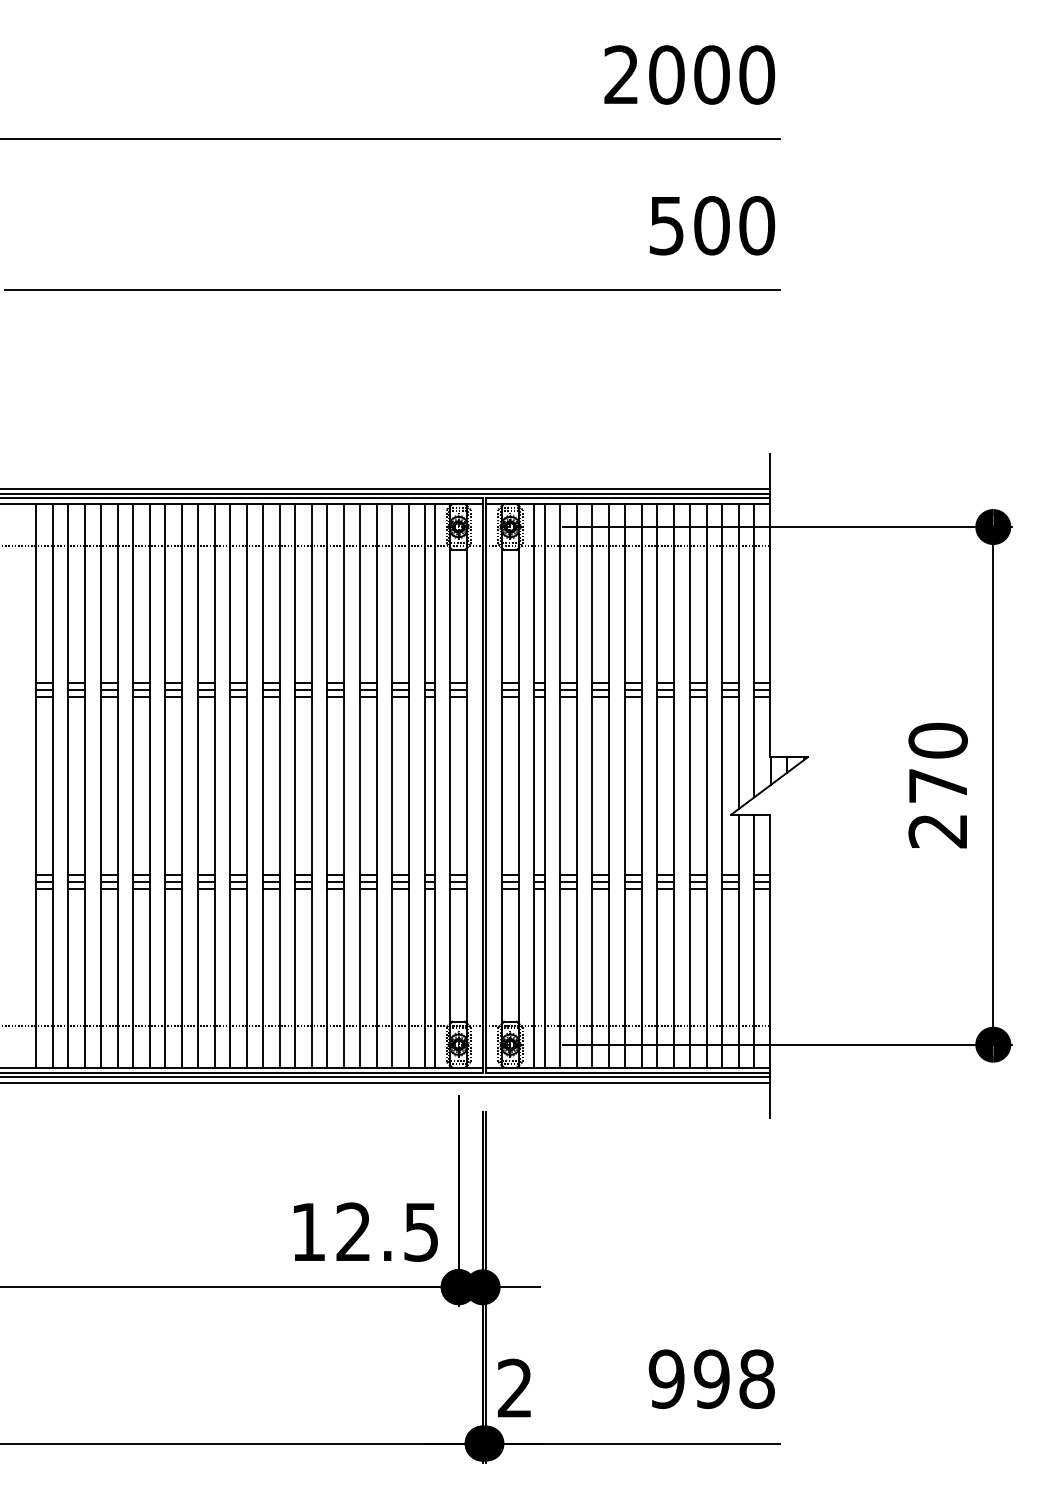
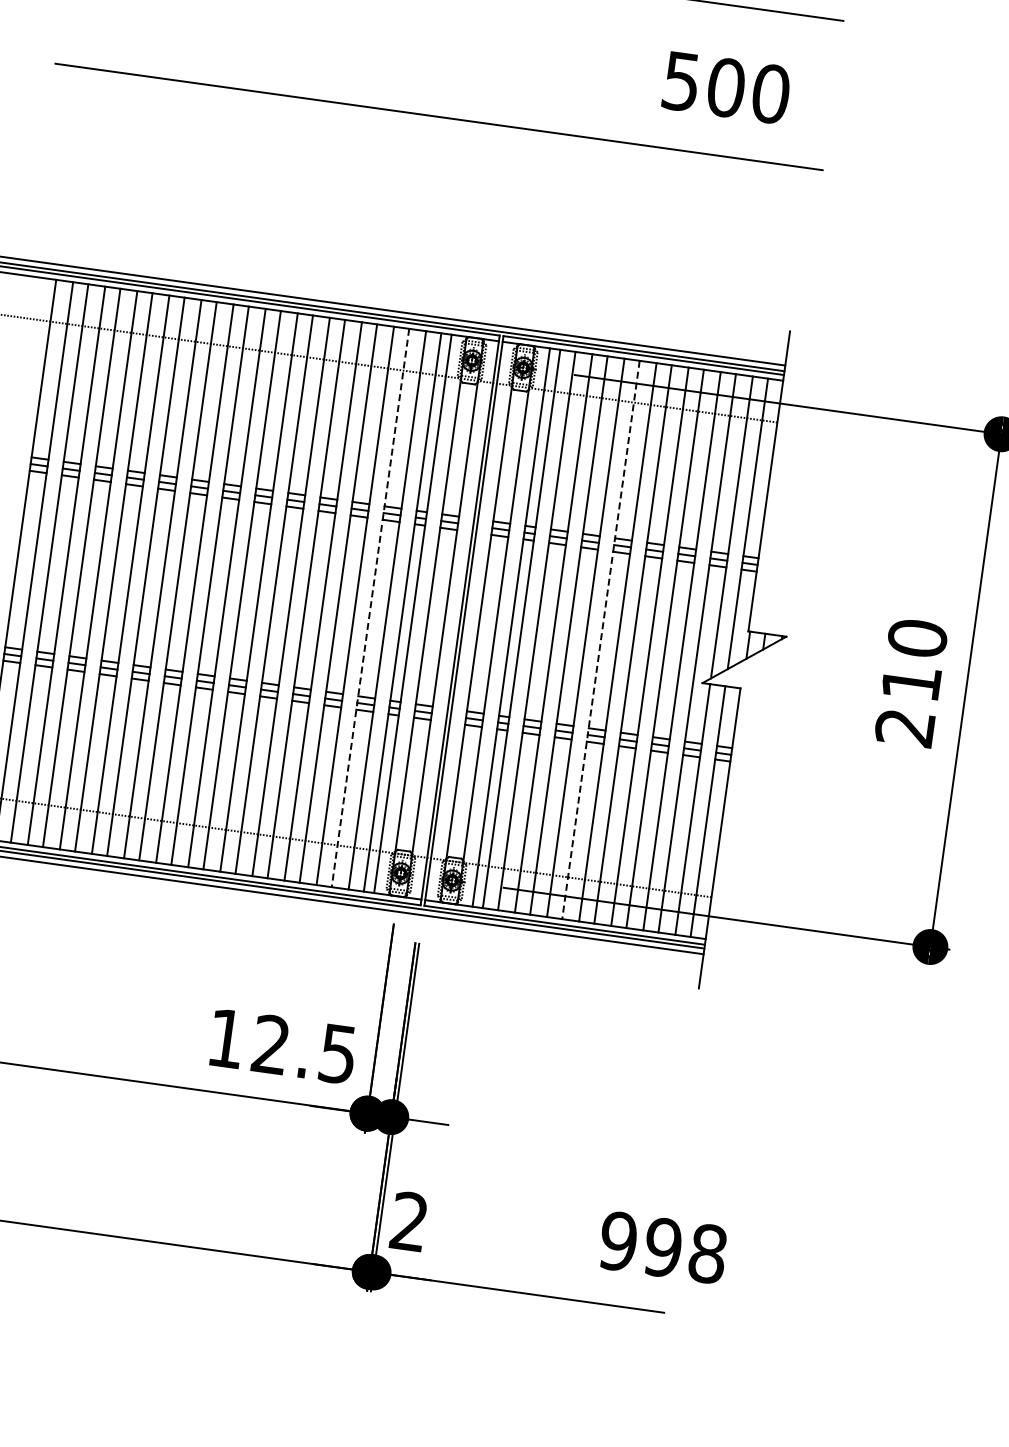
text: (712, 225) -> (726, 87), moved
line: (392, 785) -> (370, 607), solid -> dashed
line: (624, 785) -> (600, 639), solid -> dashed
text: (937, 785) -> (910, 682), 270 -> 210
text: (711, 1378) -> (662, 1246), moved

